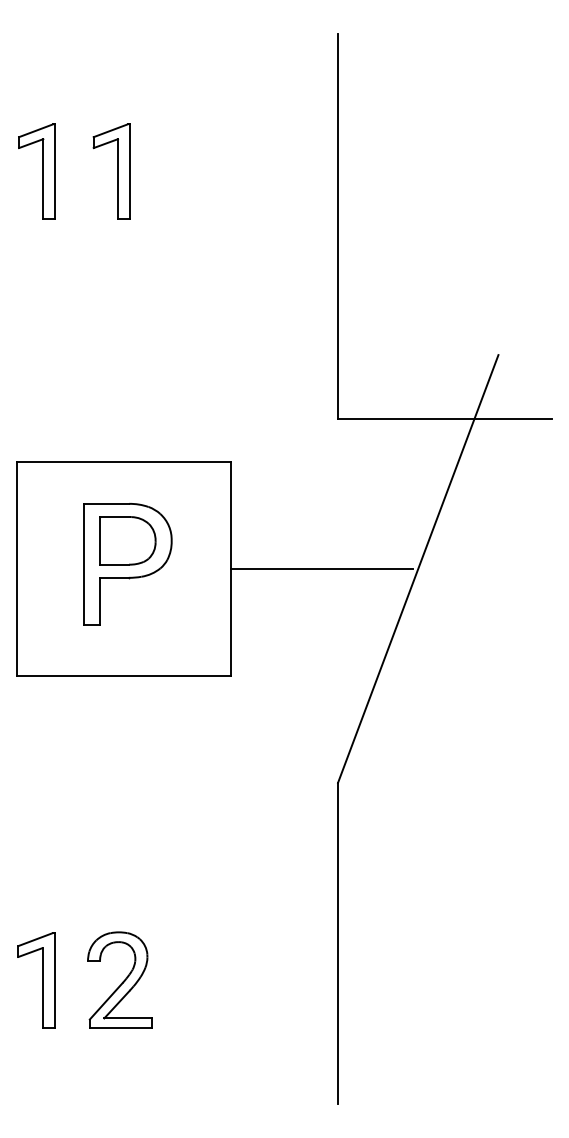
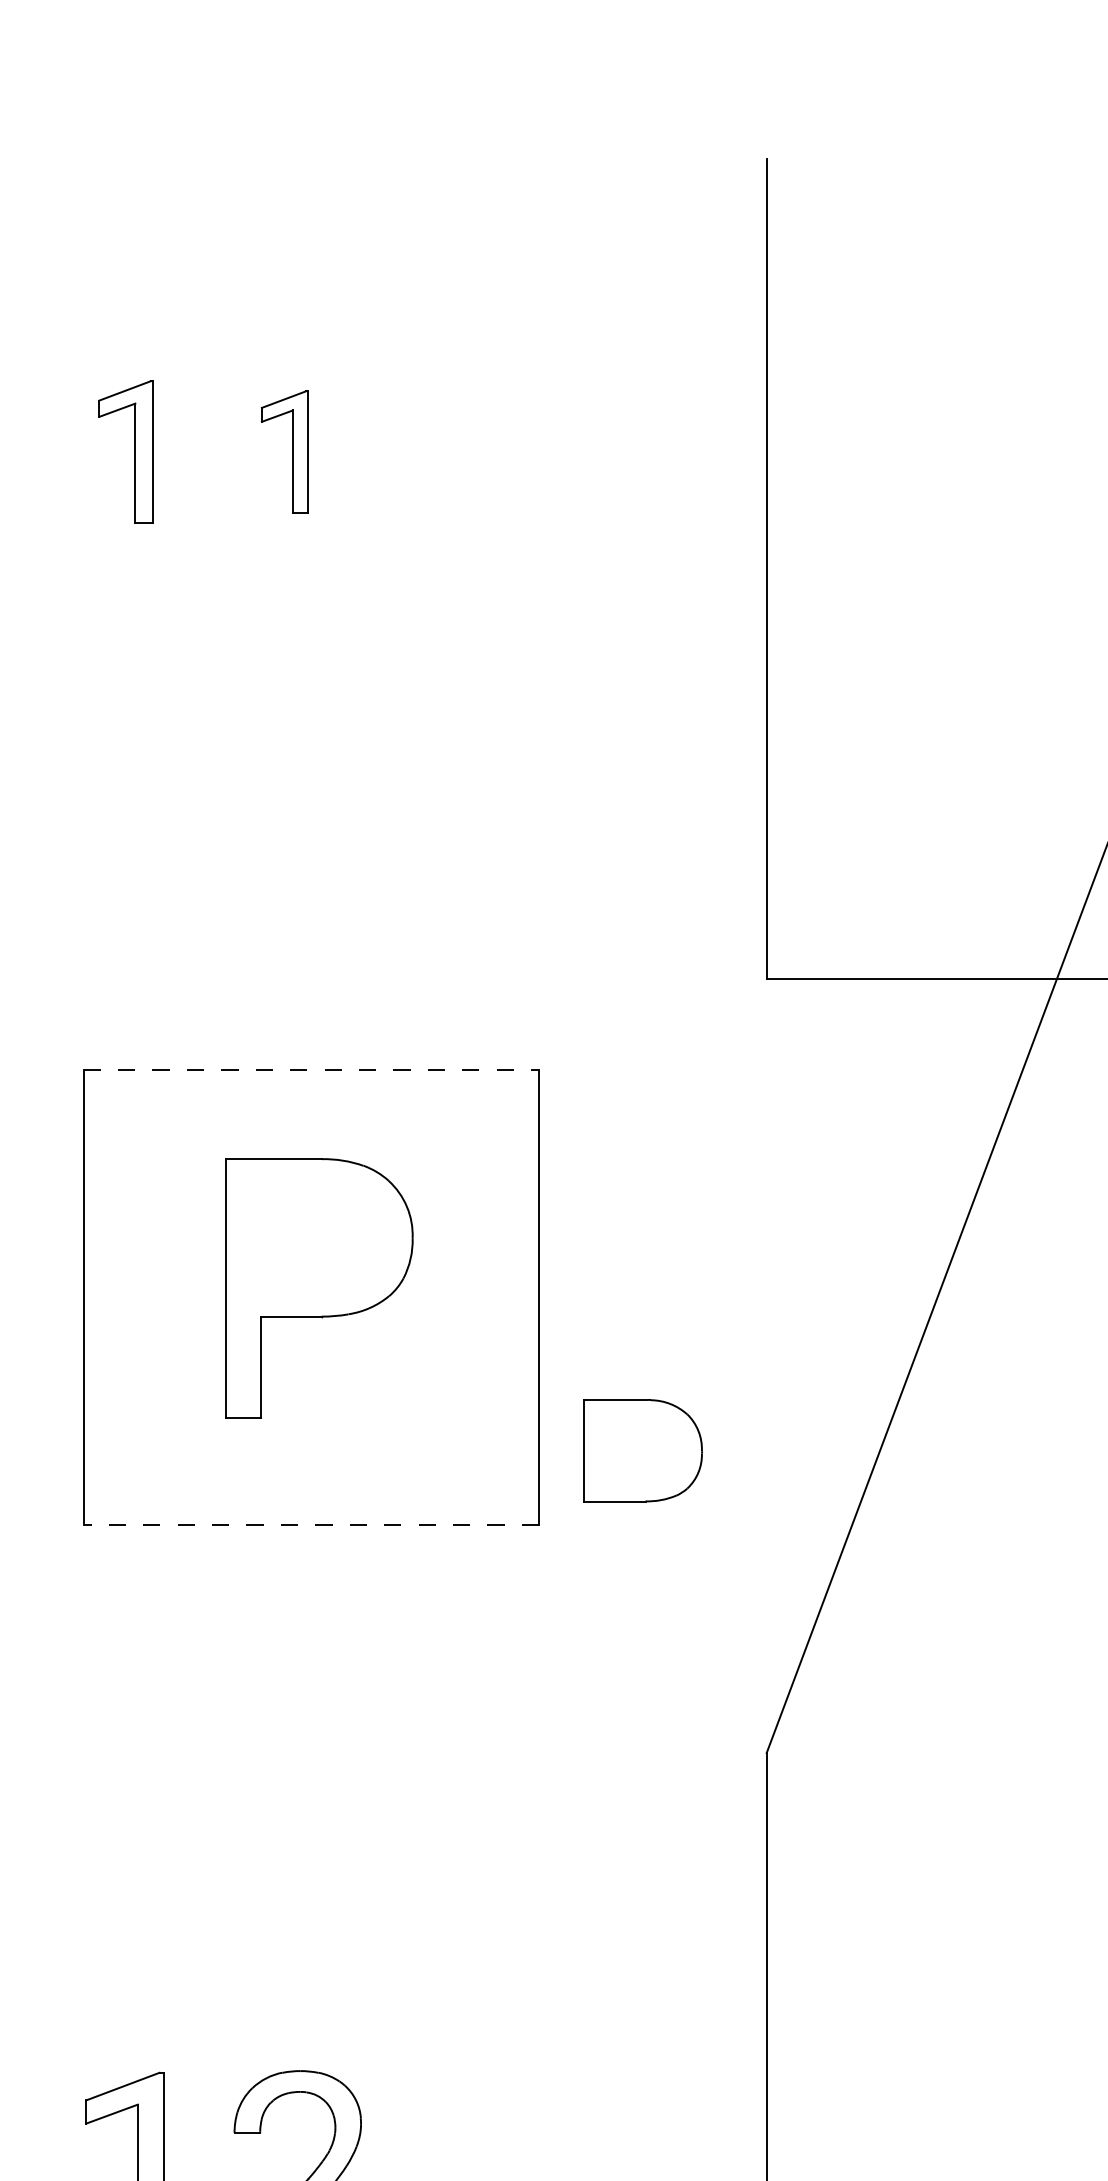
part: (36, 171) -> (124, 451), size x0.7
part: (111, 171) -> (284, 451), size x0.6
line: (124, 462) -> (312, 1071), solid -> dashed
part: (127, 540) -> (642, 1449), moved
line: (321, 568) -> (731, 1296), removed
line: (124, 675) -> (312, 1524), solid -> dashed

